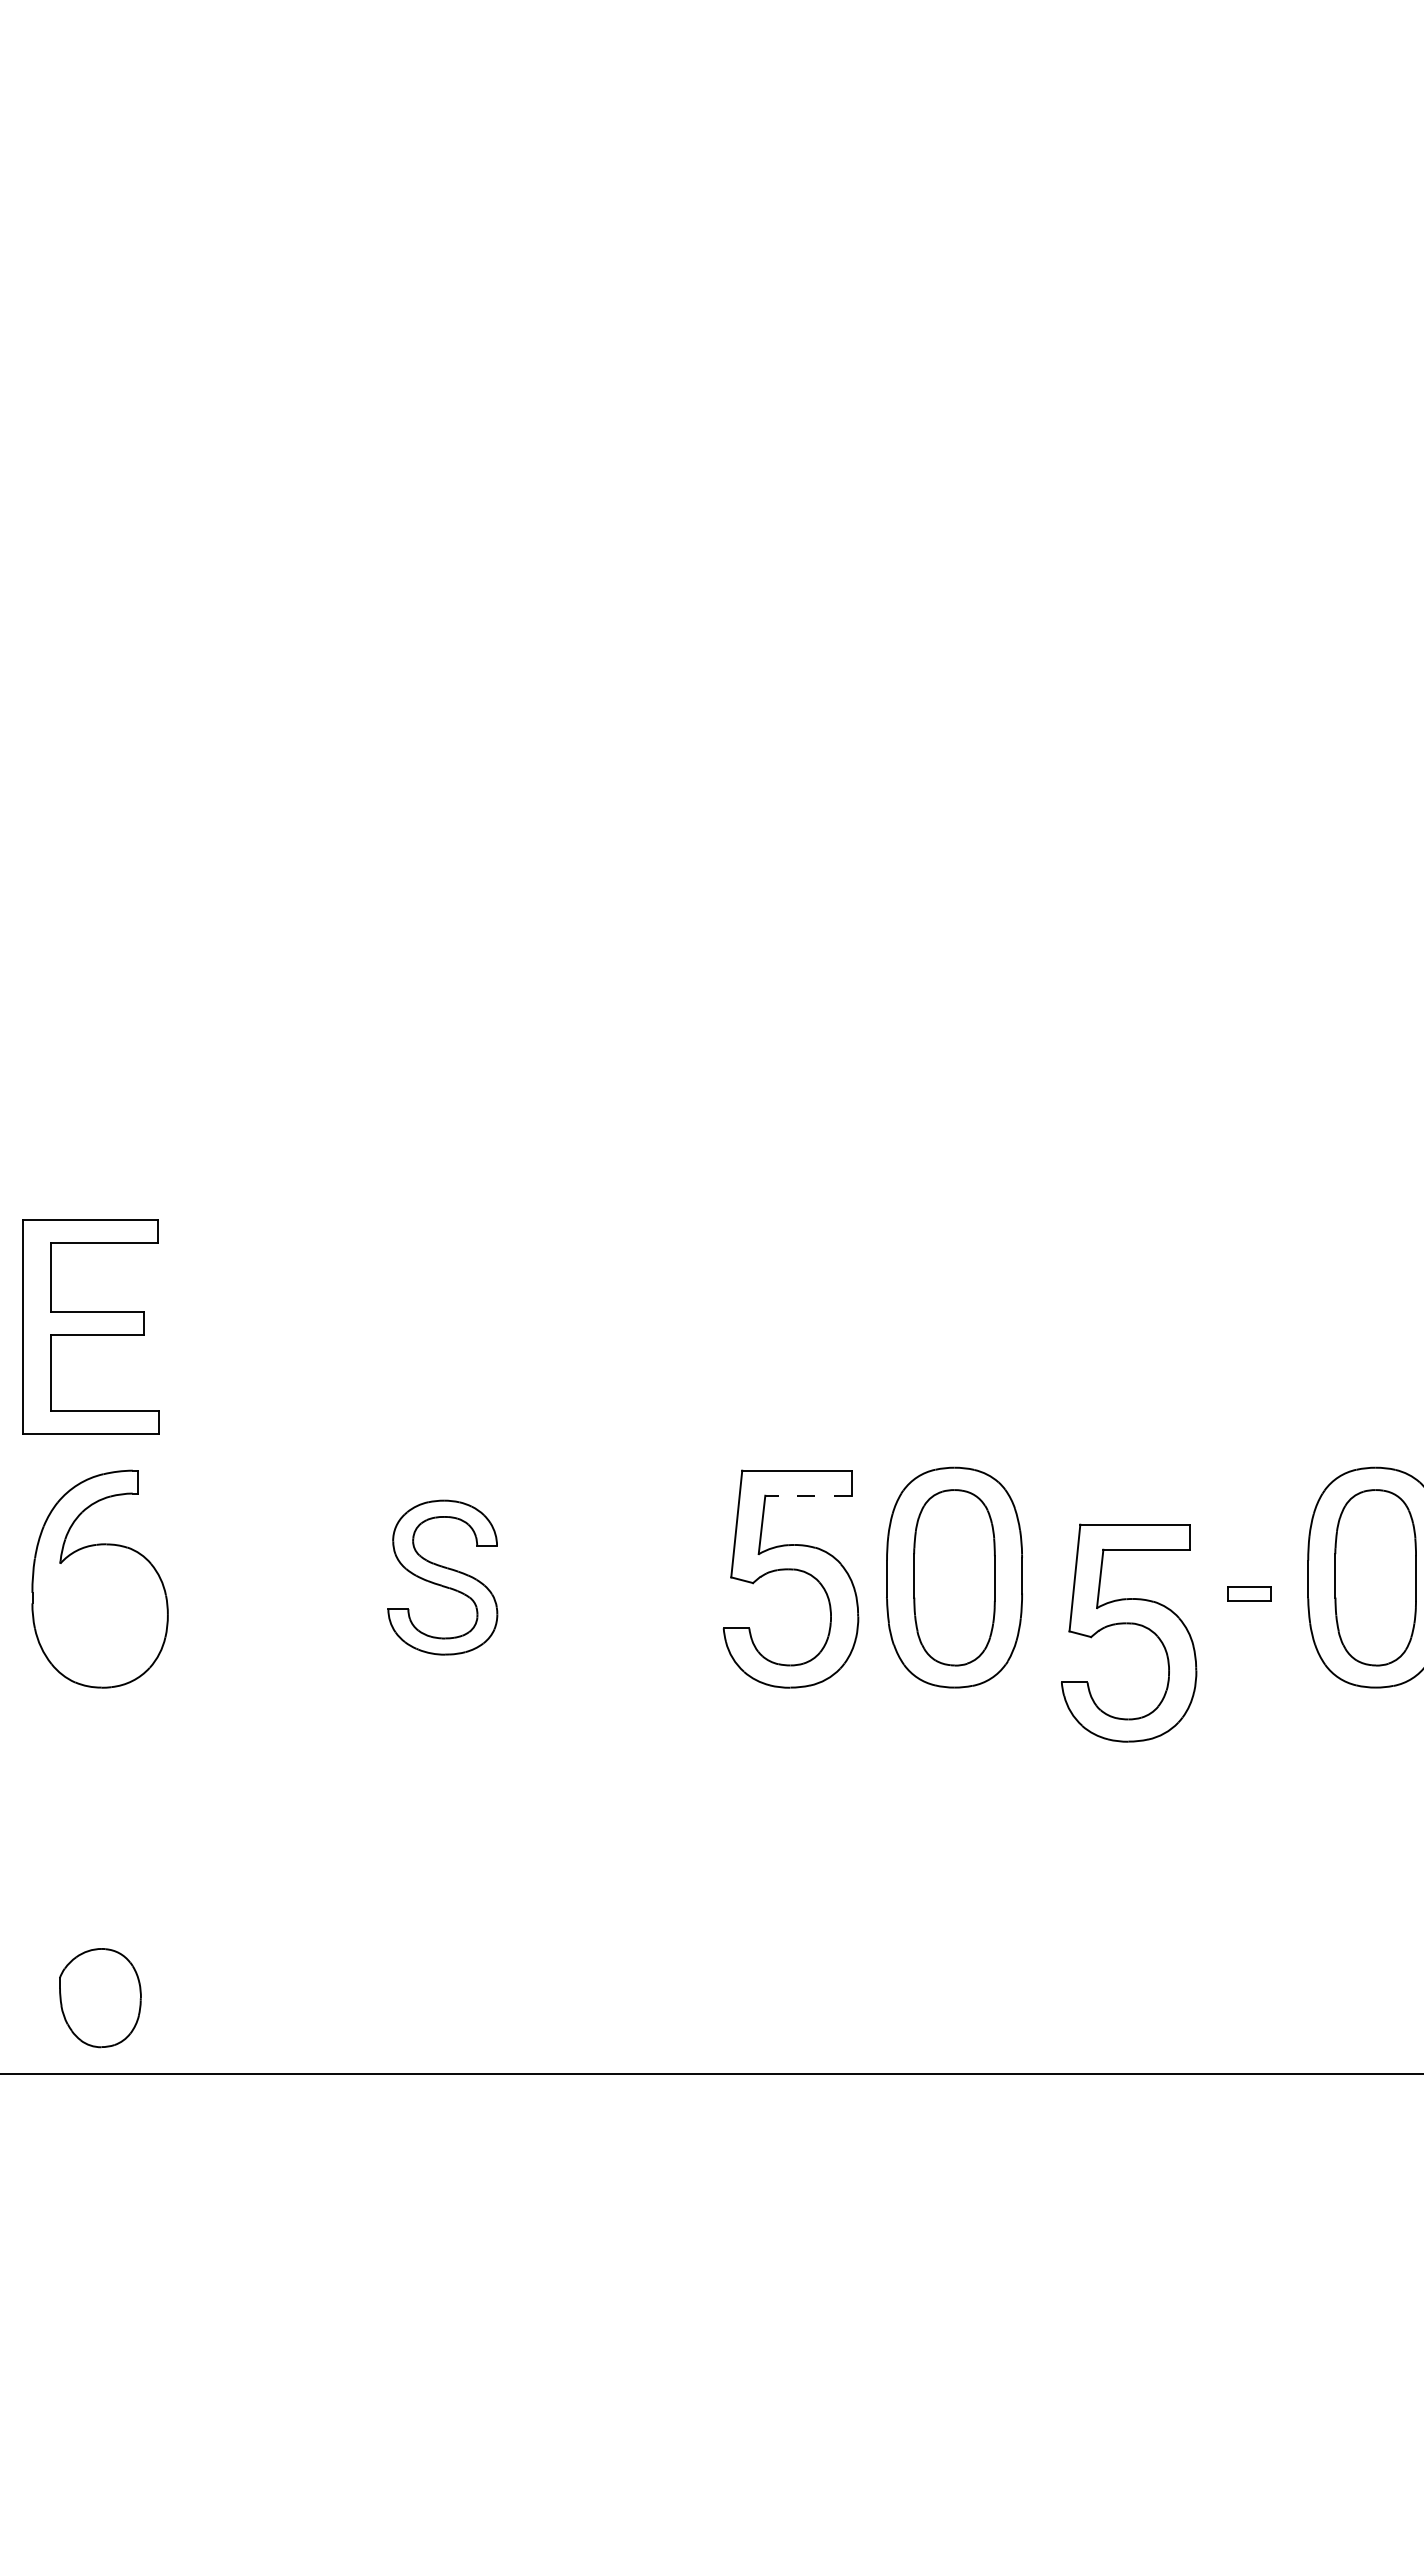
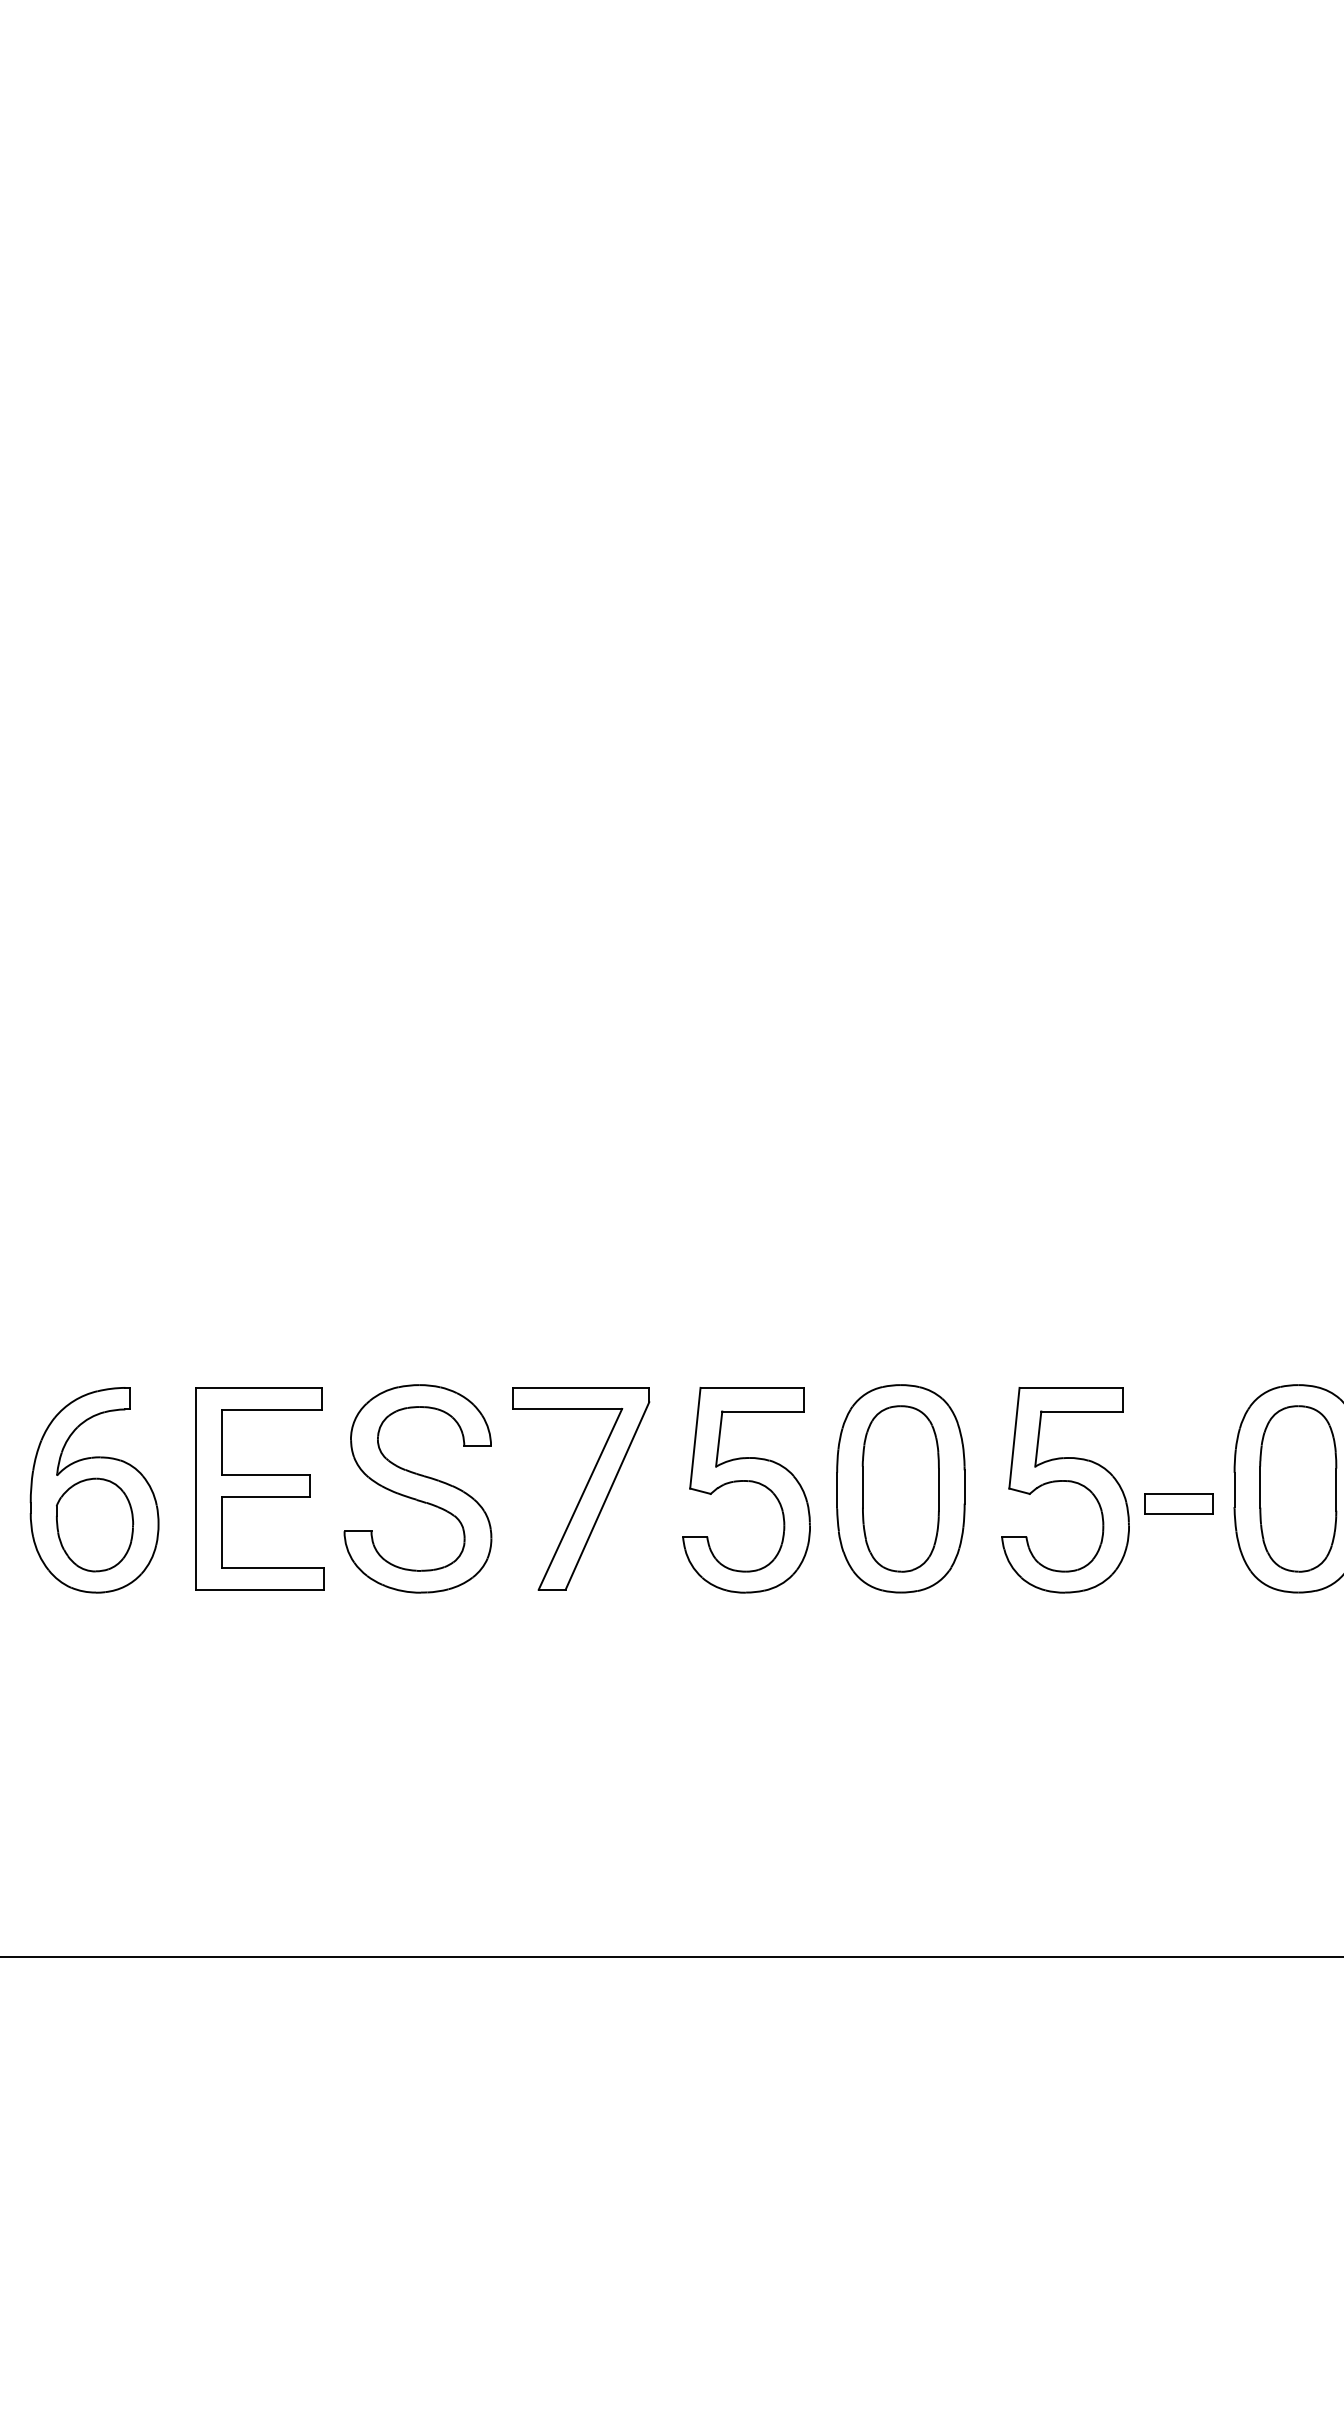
part: (90, 1326) -> (259, 1488), moved
line: (808, 1495) -> (763, 1411), dashed -> solid
part: (442, 1577) -> (417, 1488), size x1.43
part: (615, 1577) -> (580, 1488), added
part: (1249, 1593) -> (1179, 1503), size x1.67
part: (1129, 1624) -> (1065, 1482), moved
part: (100, 1998) -> (94, 1525), moved

